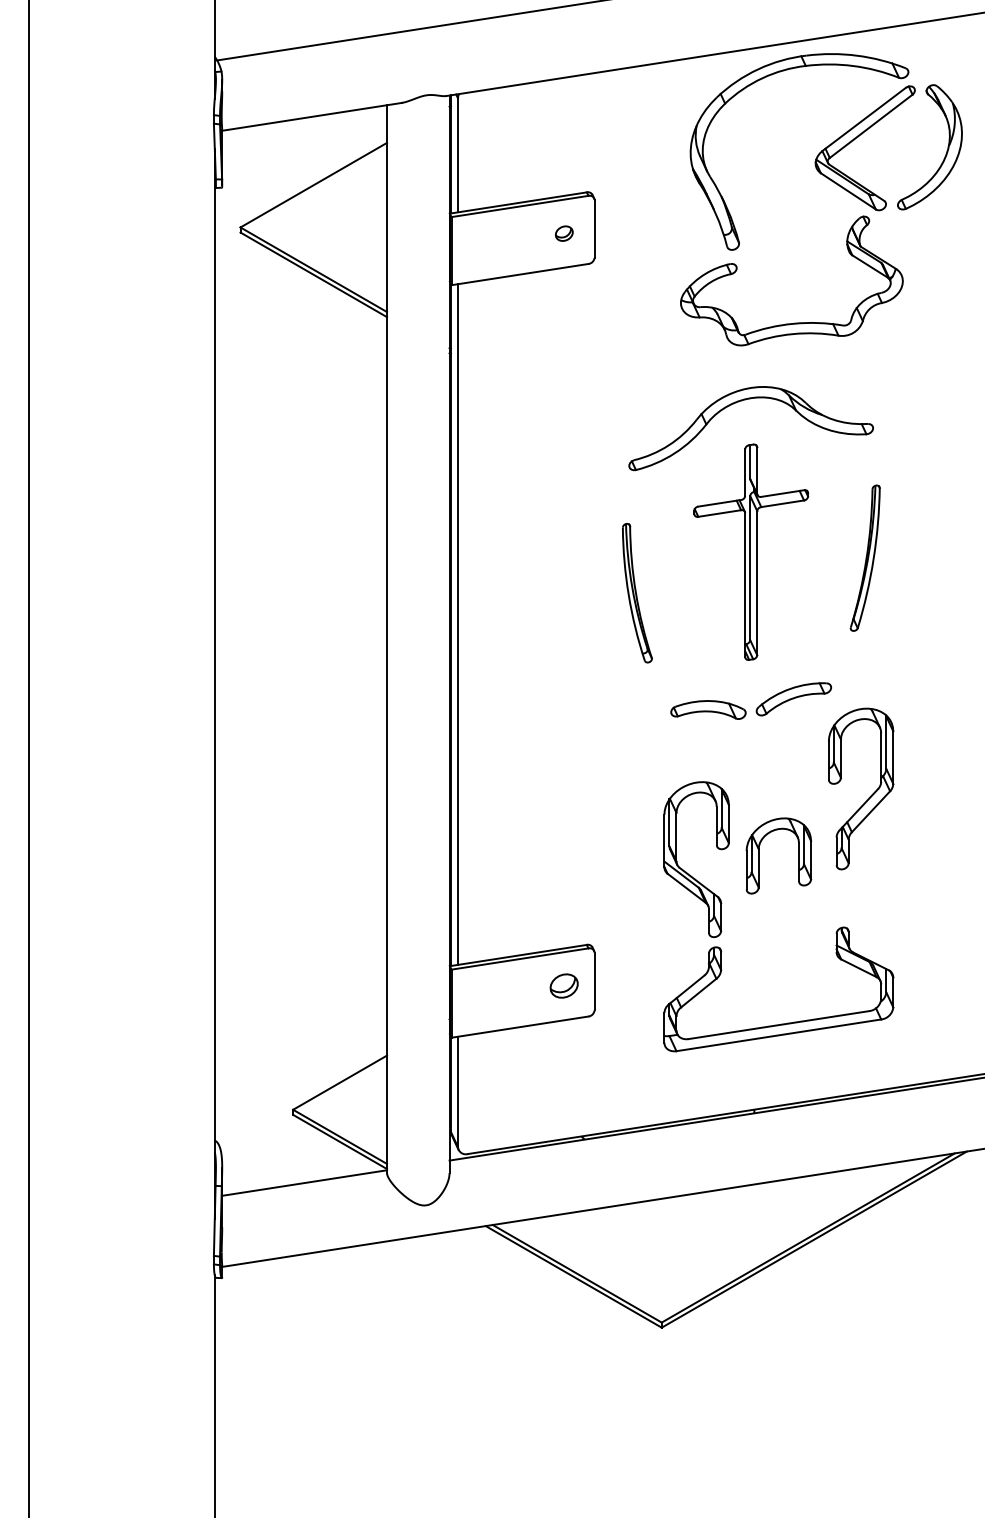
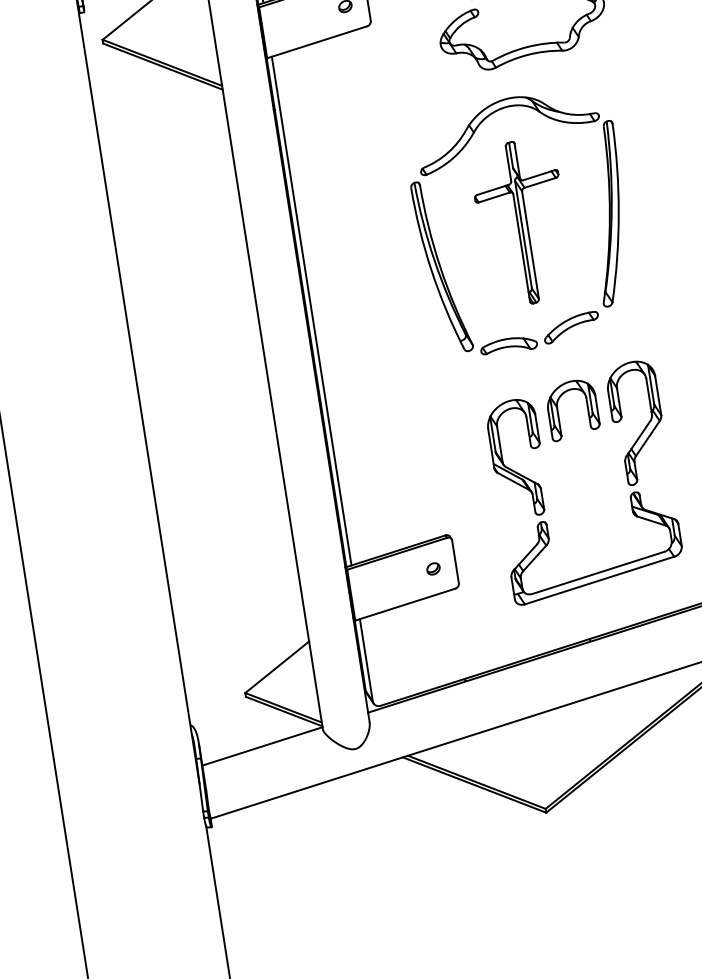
part: (865, 558) -> (608, 214), size x1.67
part: (637, 592) -> (442, 266), size x1.67
part: (869, 796) -> (644, 427), moved
part: (759, 855) -> (558, 411), moved
part: (564, 986) -> (433, 569), size x0.62

